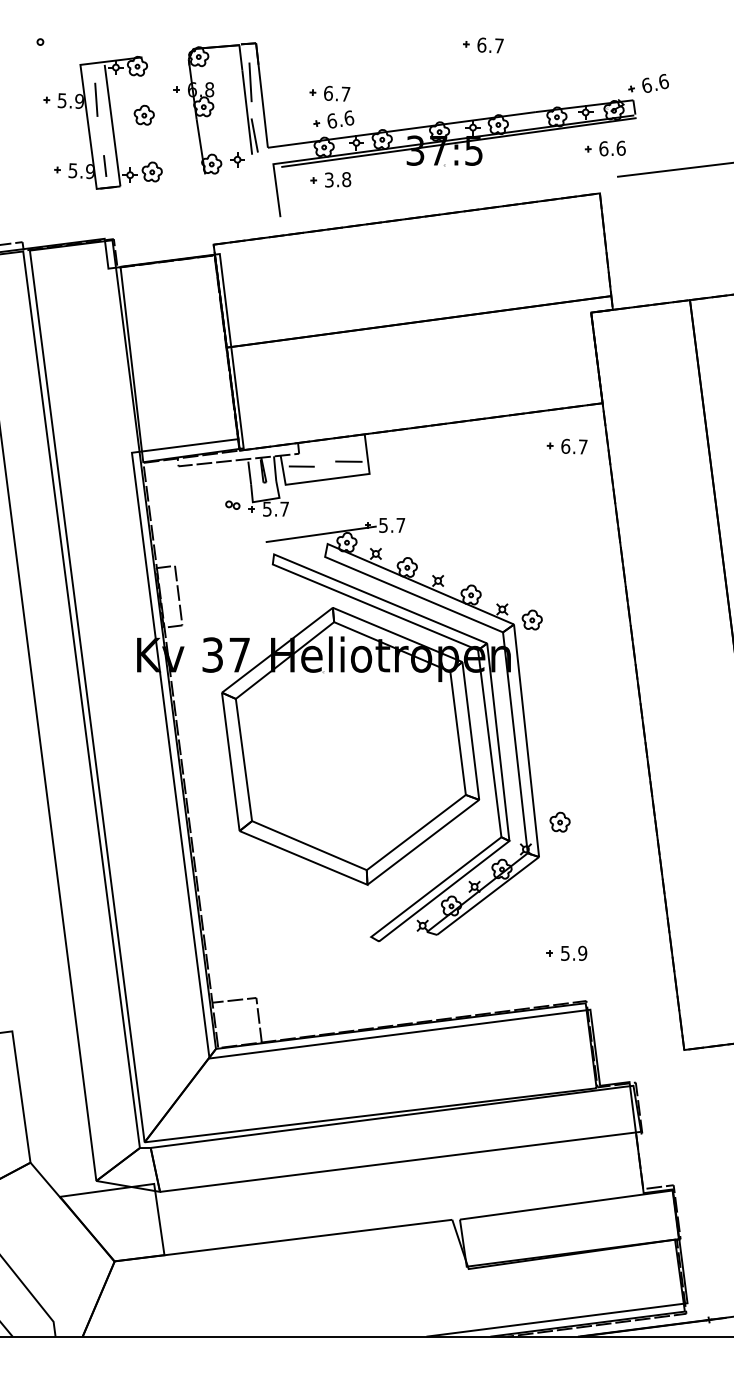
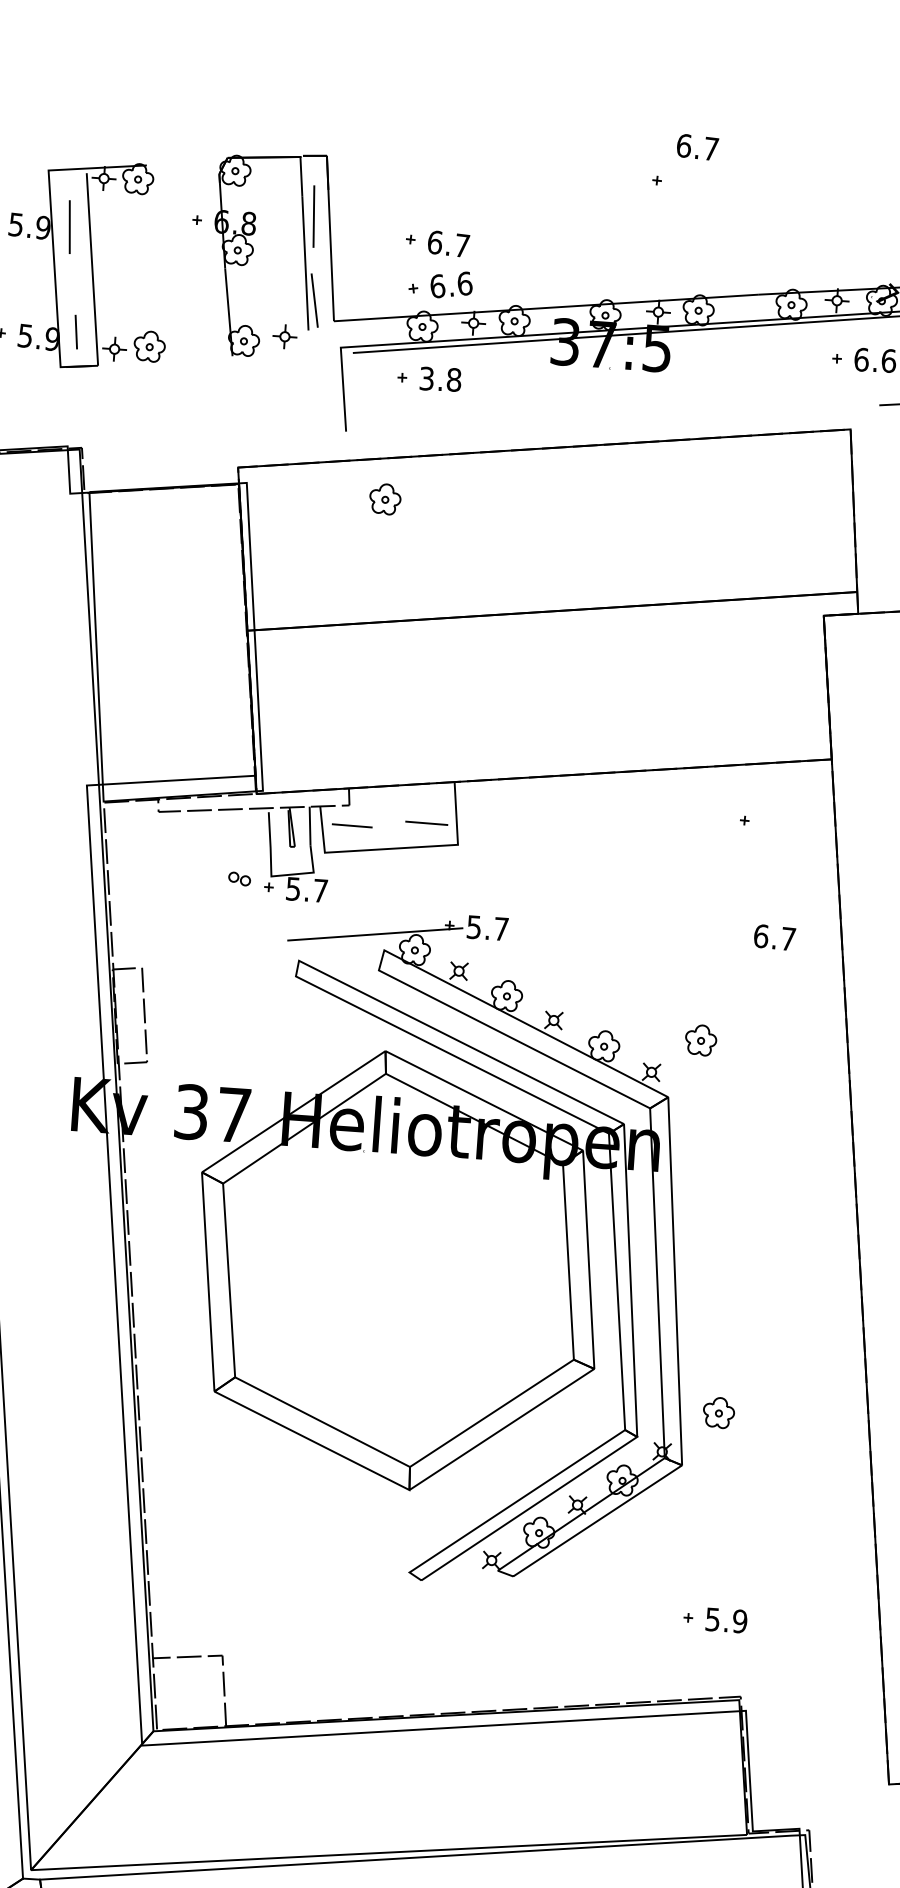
text: (490, 45) -> (697, 147), moved
part: (143, 114) -> (384, 498), moved
text: (574, 446) -> (774, 937), moved
part: (531, 619) -> (699, 1039), moved

